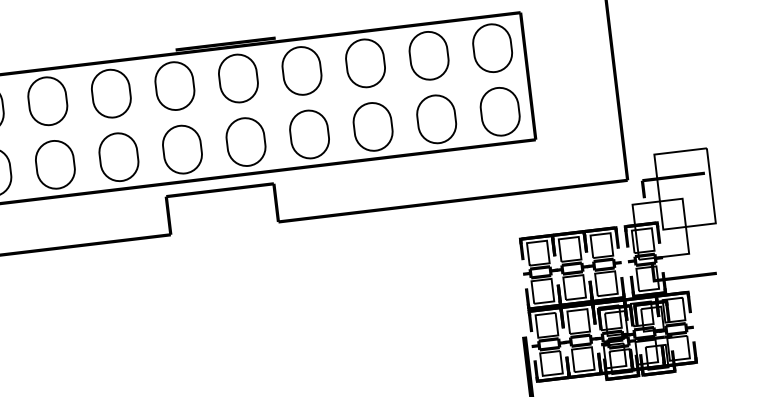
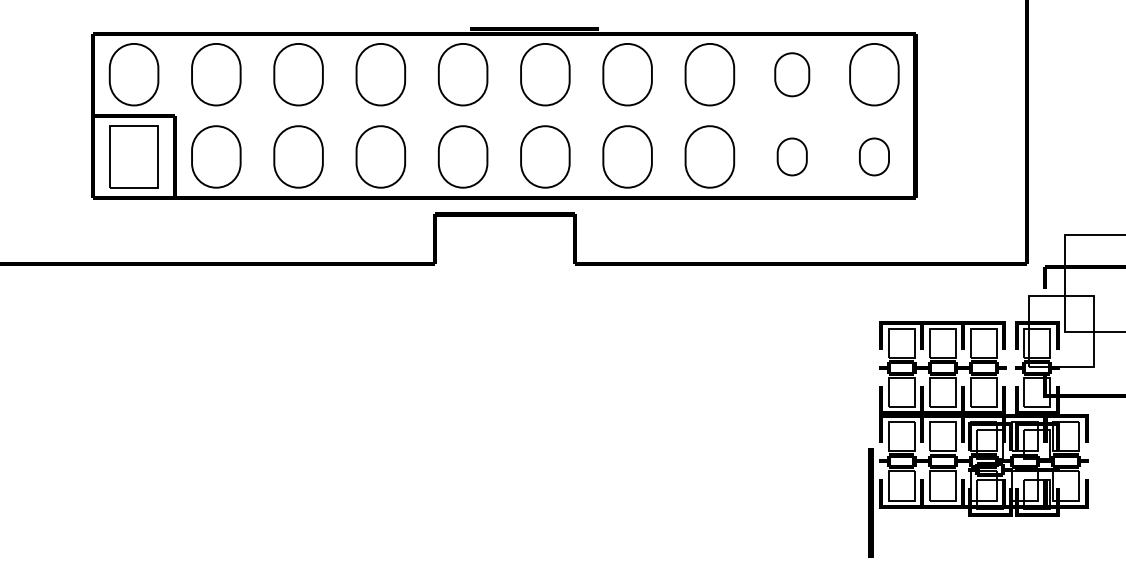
part: (429, 55) -> (792, 74), size x0.7
part: (500, 111) -> (874, 156), size x0.6
part: (436, 118) -> (792, 156), size x0.6

